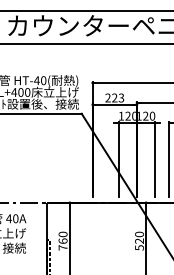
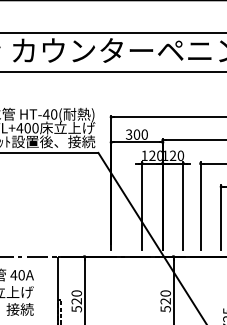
text: (114, 97) -> (136, 134), 223 -> 300
text: (62, 244) -> (76, 305), 760 -> 520

